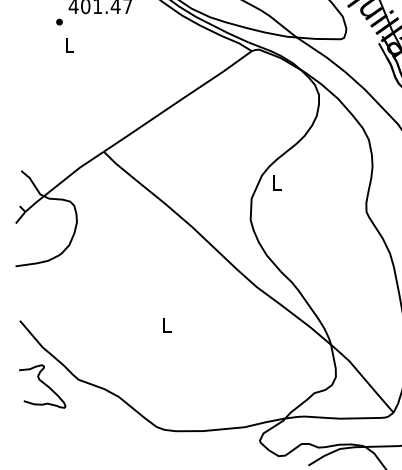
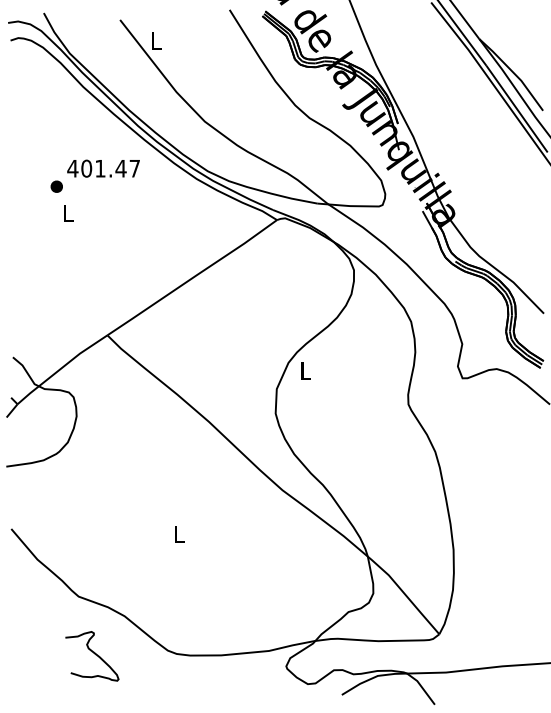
part: (59, 21) -> (56, 186), size x1.6
curve: (44, 384) -> (94, 654), moved

